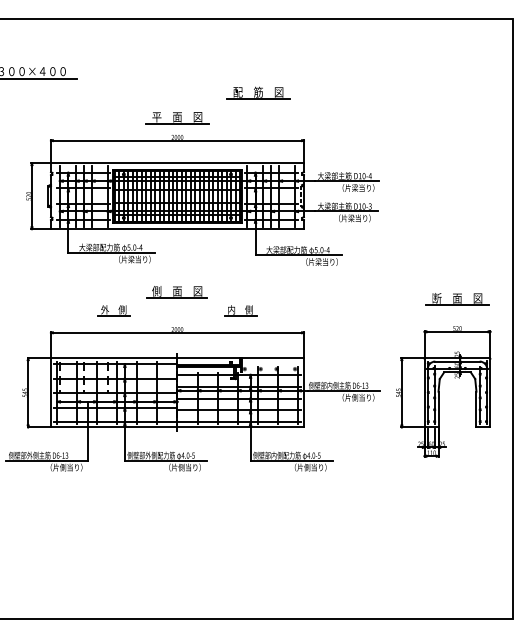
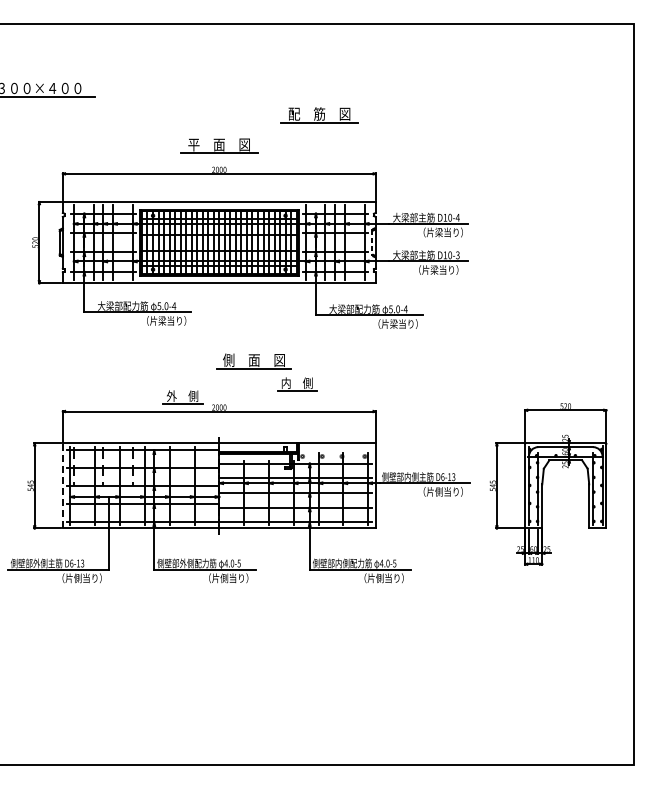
part: (176, 292) -> (253, 361), moved
part: (457, 299) -> (565, 370), removed
part: (113, 310) -> (182, 397), moved
line: (50, 392) -> (62, 485), solid -> dashed

